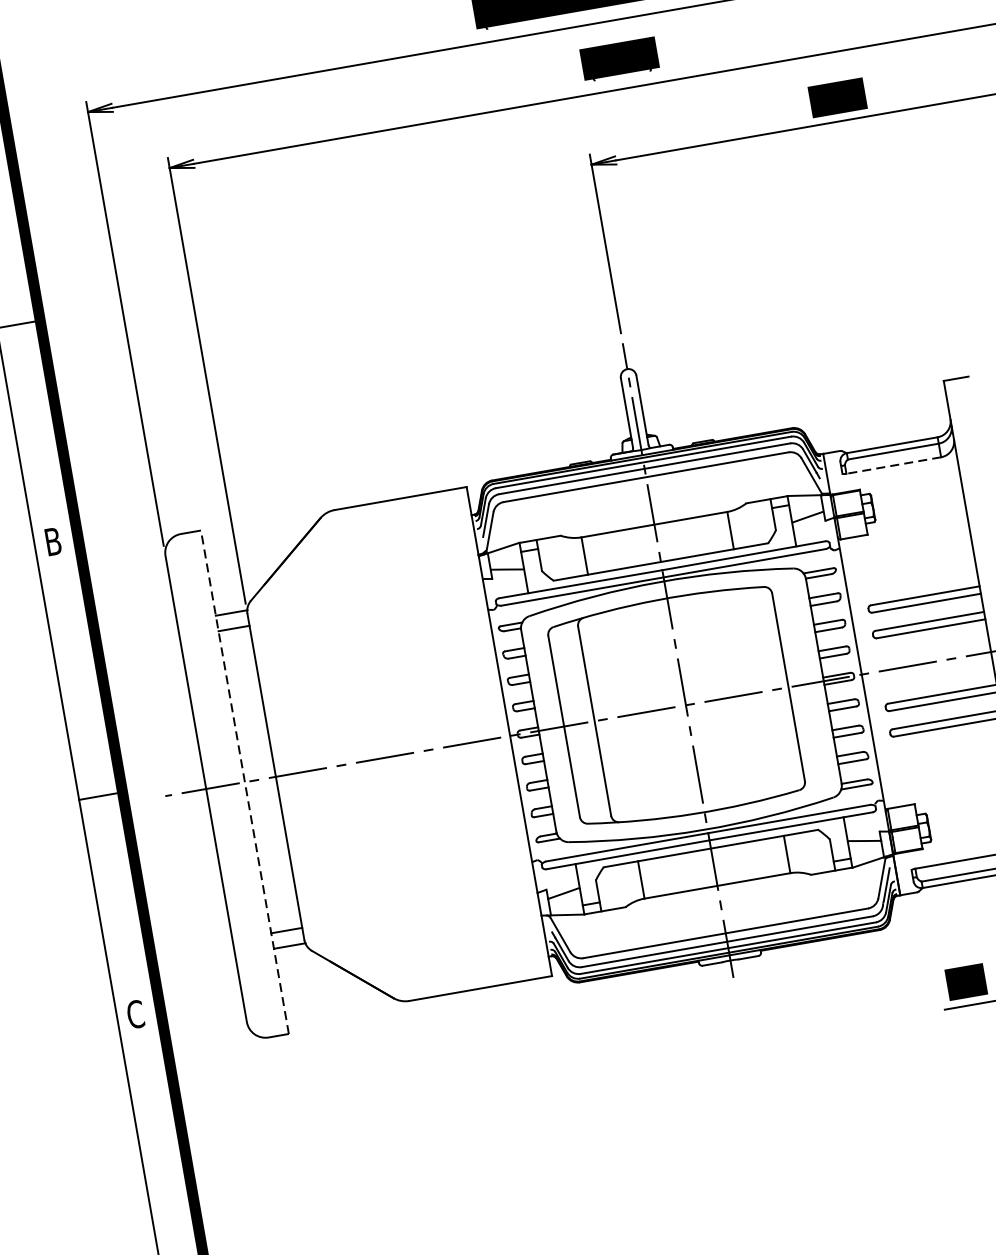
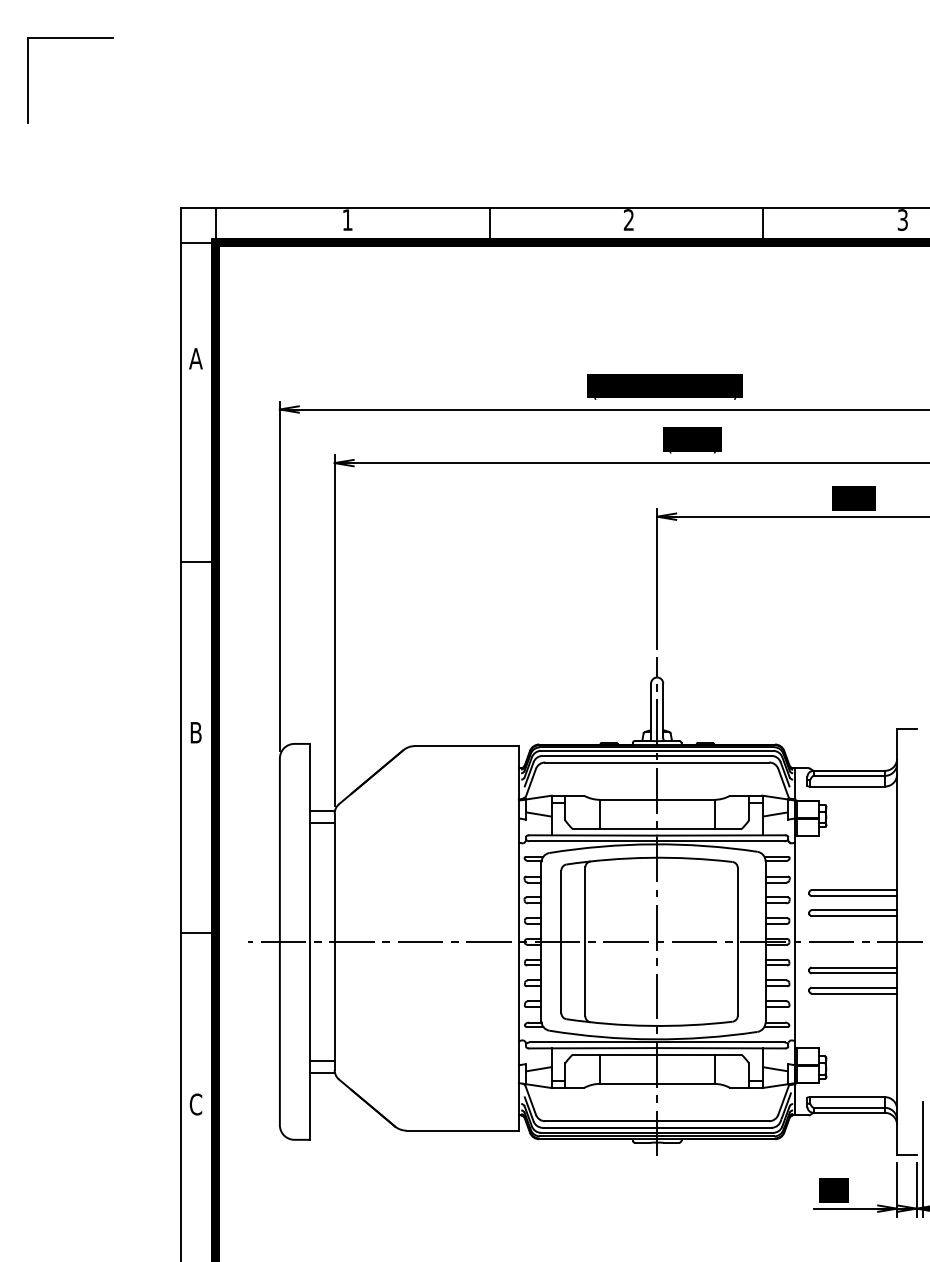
line: (893, 465) -> (847, 786), dashed -> solid
line: (245, 781) -> (310, 941), dashed -> solid

